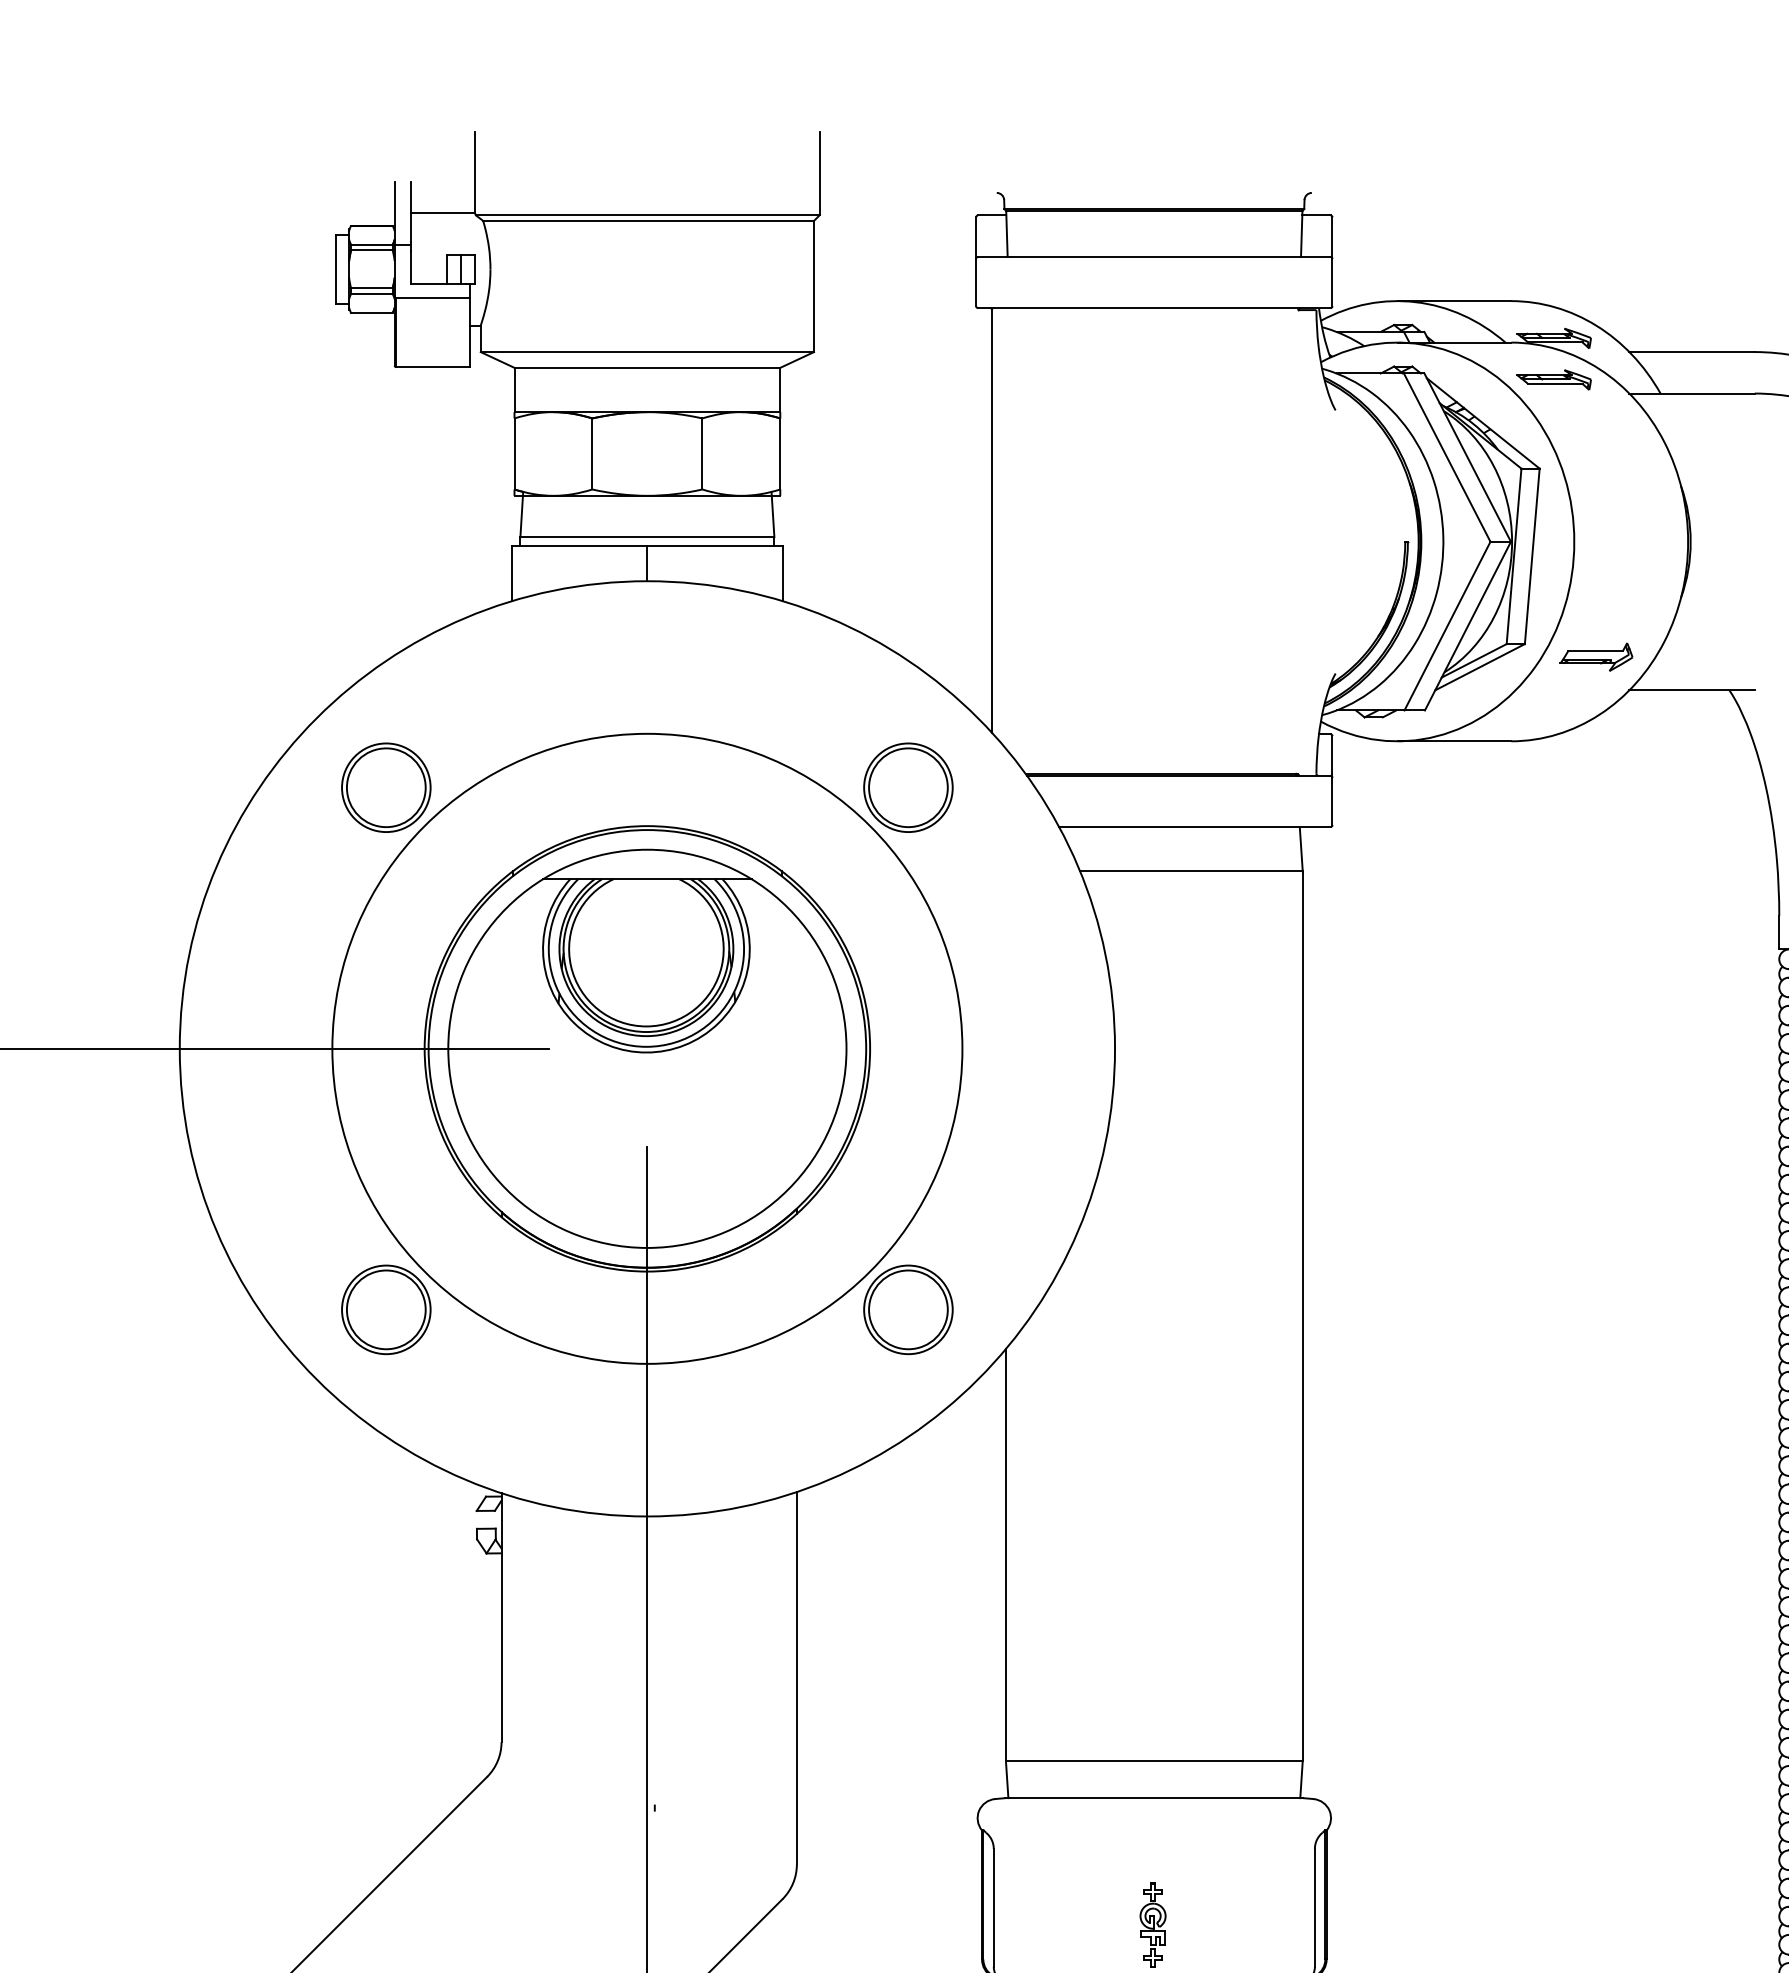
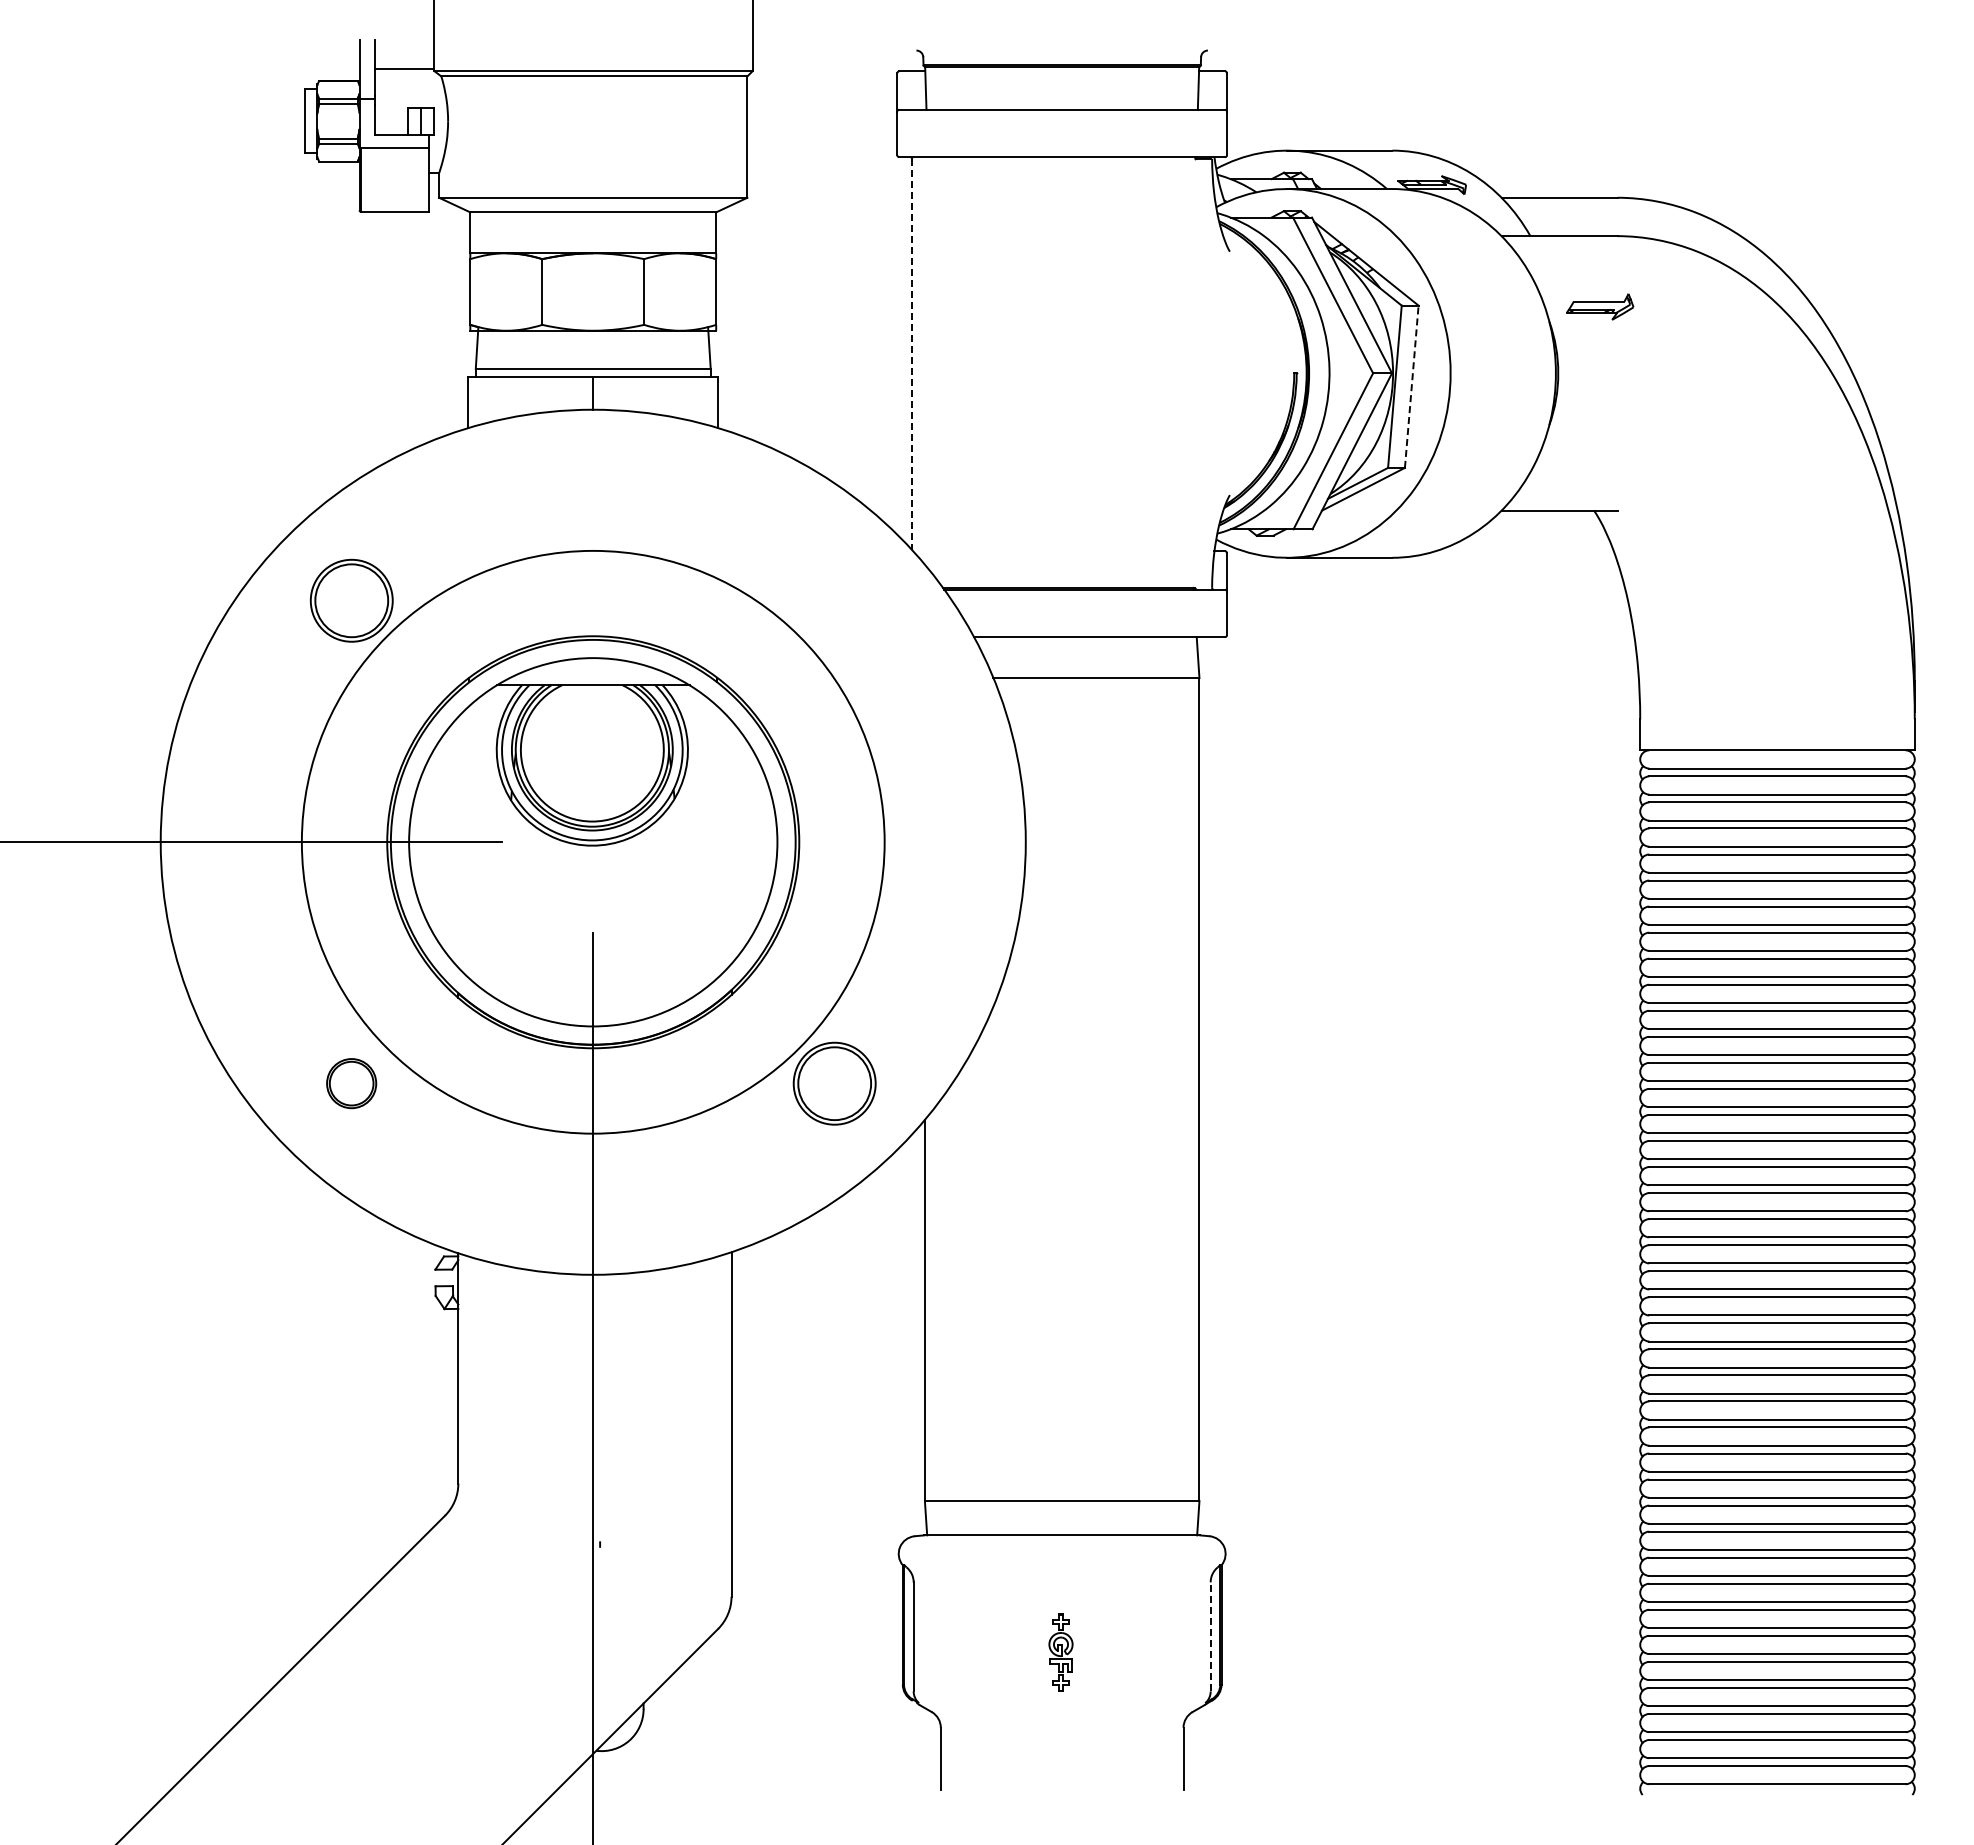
part: (1553, 379) -> (1431, 223), removed
line: (992, 521) -> (912, 354), solid -> dashed
line: (1531, 556) -> (1411, 386), solid -> dashed
part: (1596, 656) -> (1600, 306), moved
part: (908, 787) -> (834, 600), removed
part: (386, 1309) -> (351, 1083), size x0.6
line: (1314, 1907) -> (1210, 1636), solid -> dashed

